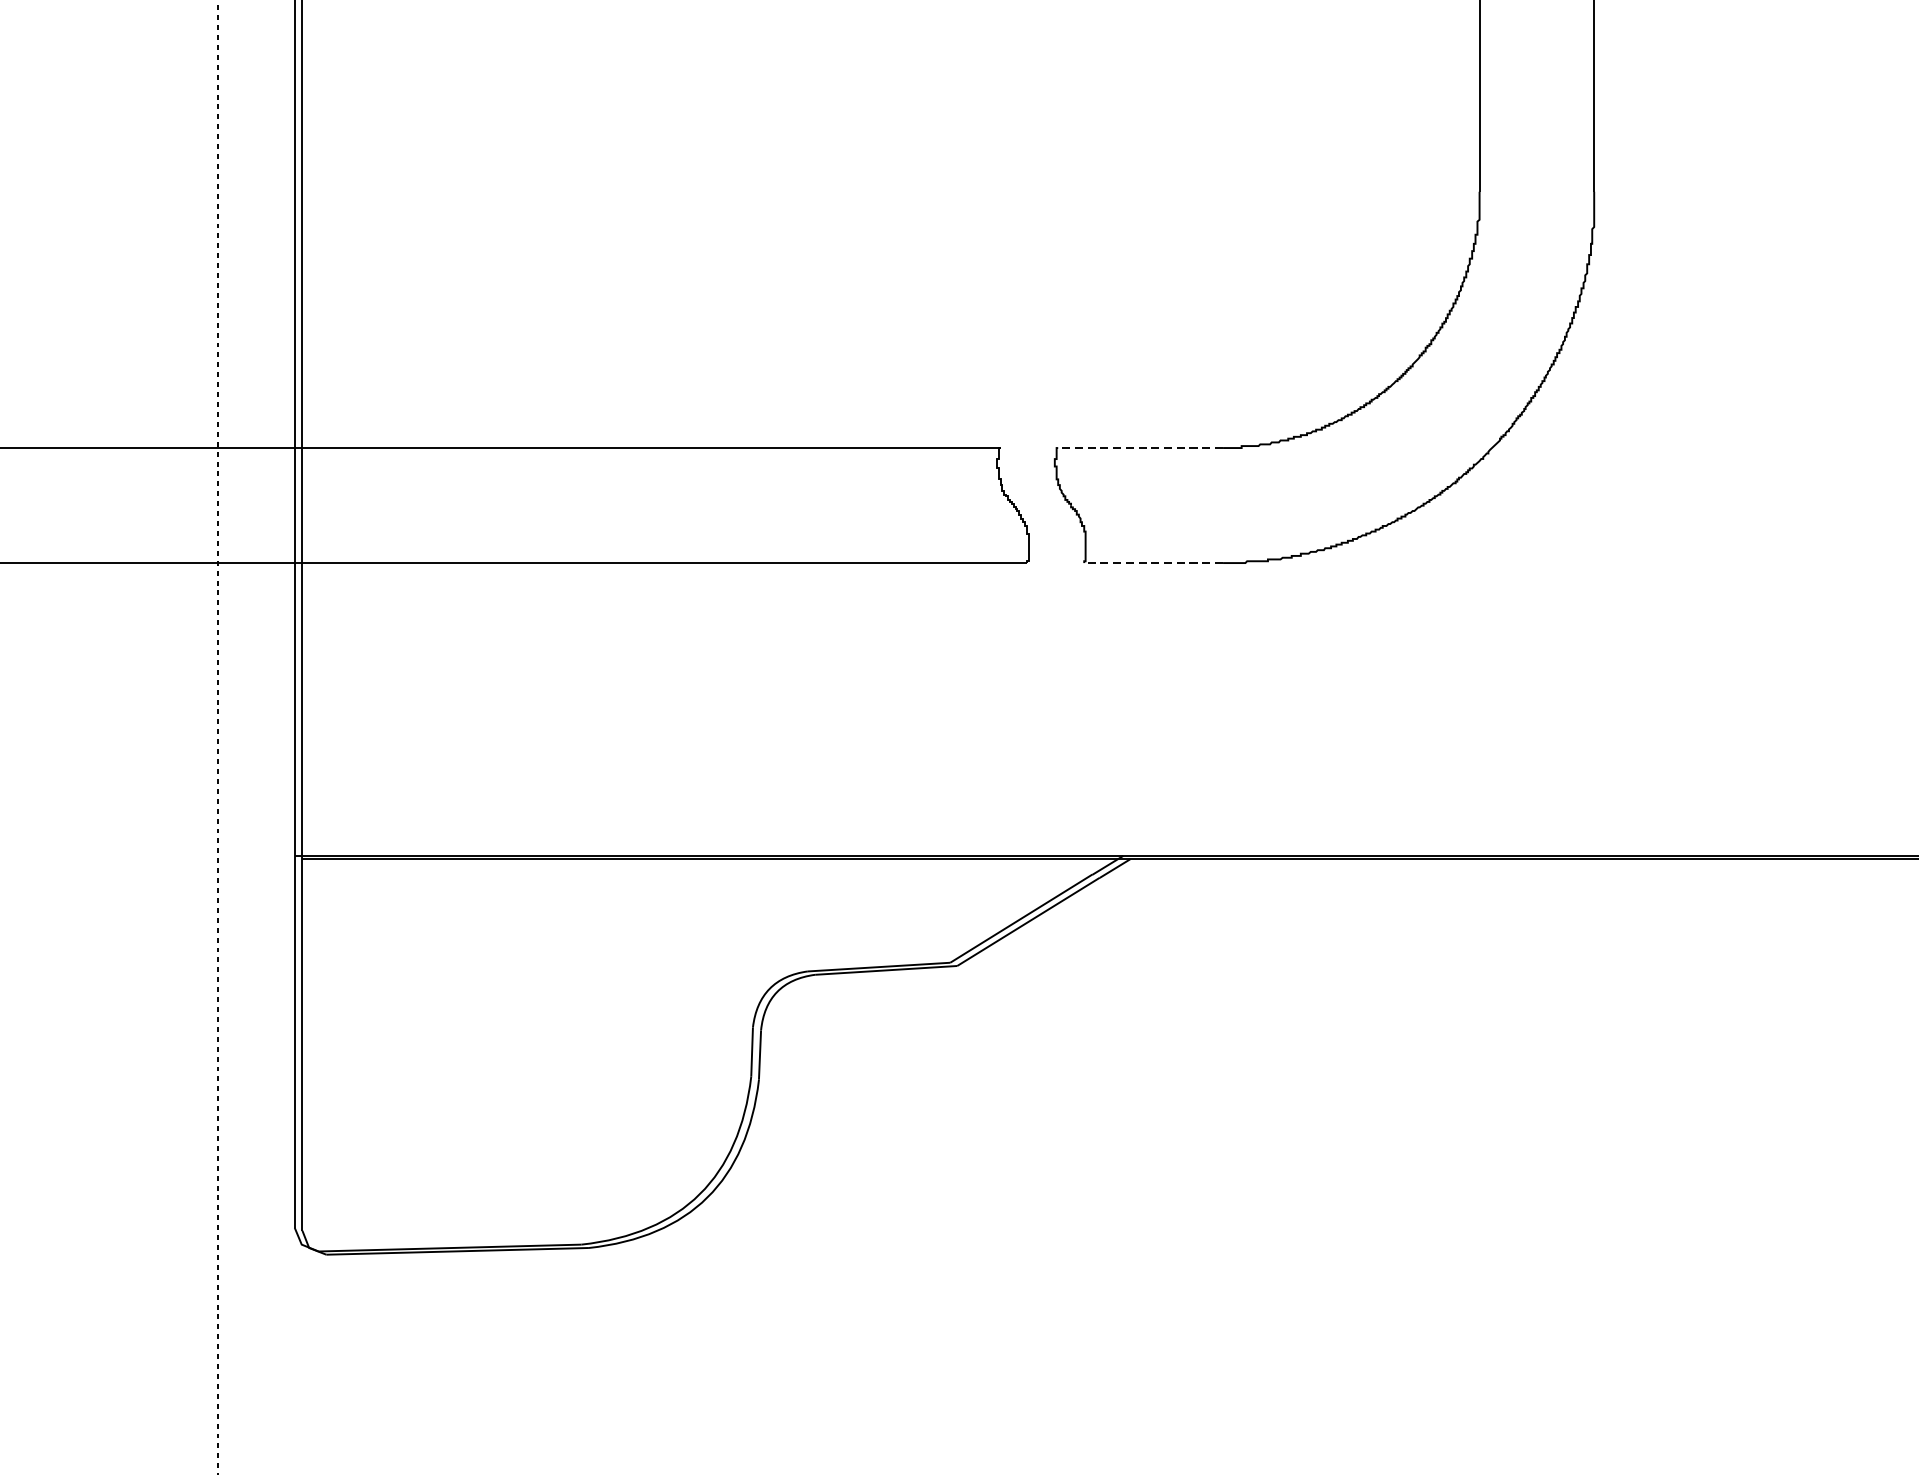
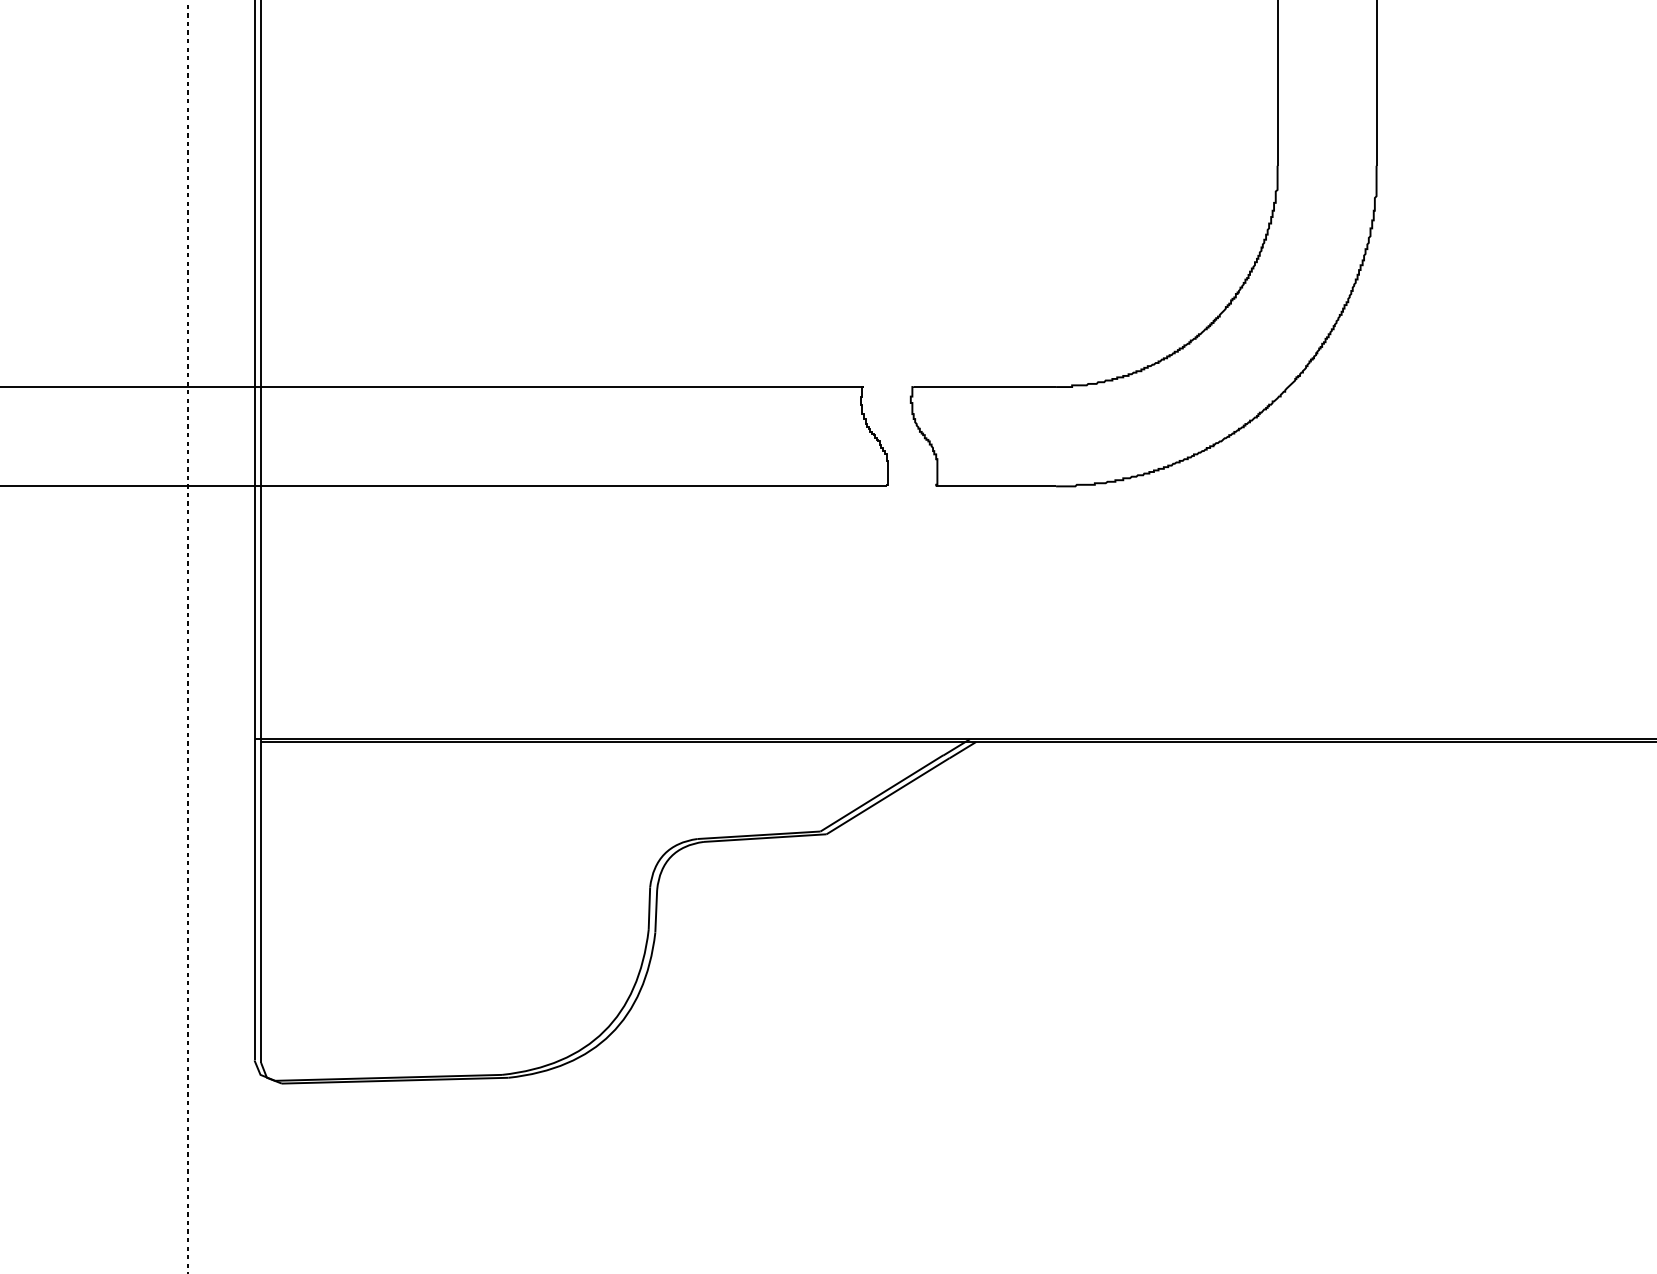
line: (1140, 448) -> (984, 387), dashed -> solid
line: (1154, 563) -> (996, 486), dashed -> solid

